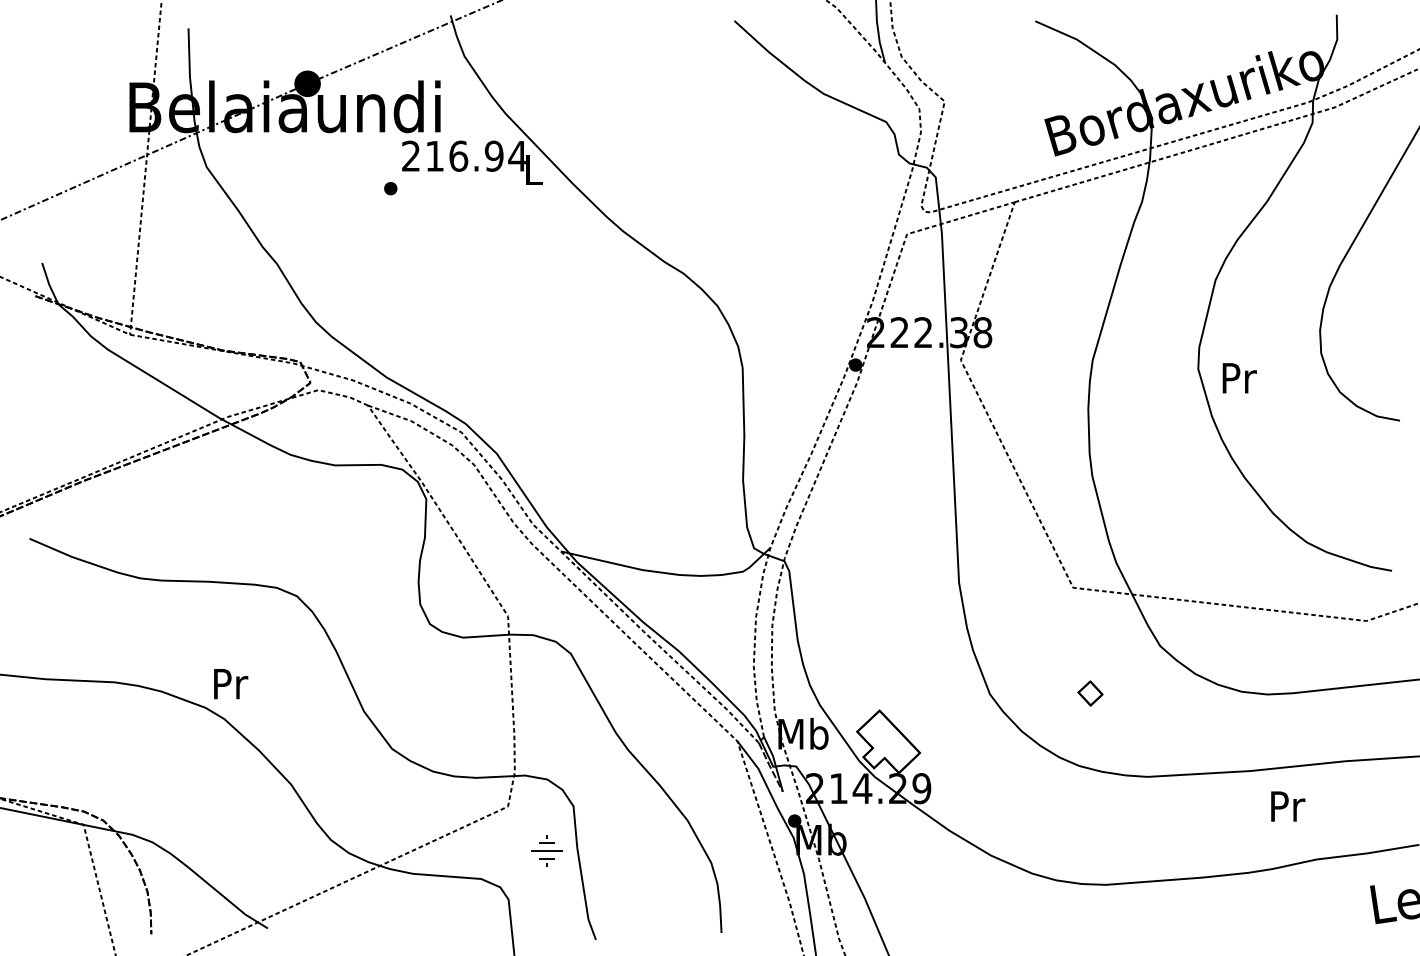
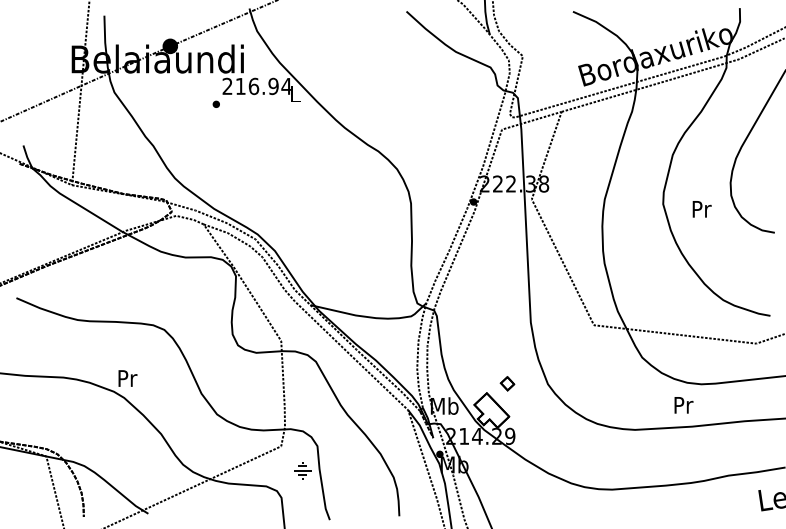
text: (1238, 378) -> (701, 209), moved
part: (1090, 693) -> (507, 383), moved
text: (1287, 806) -> (683, 405), moved

